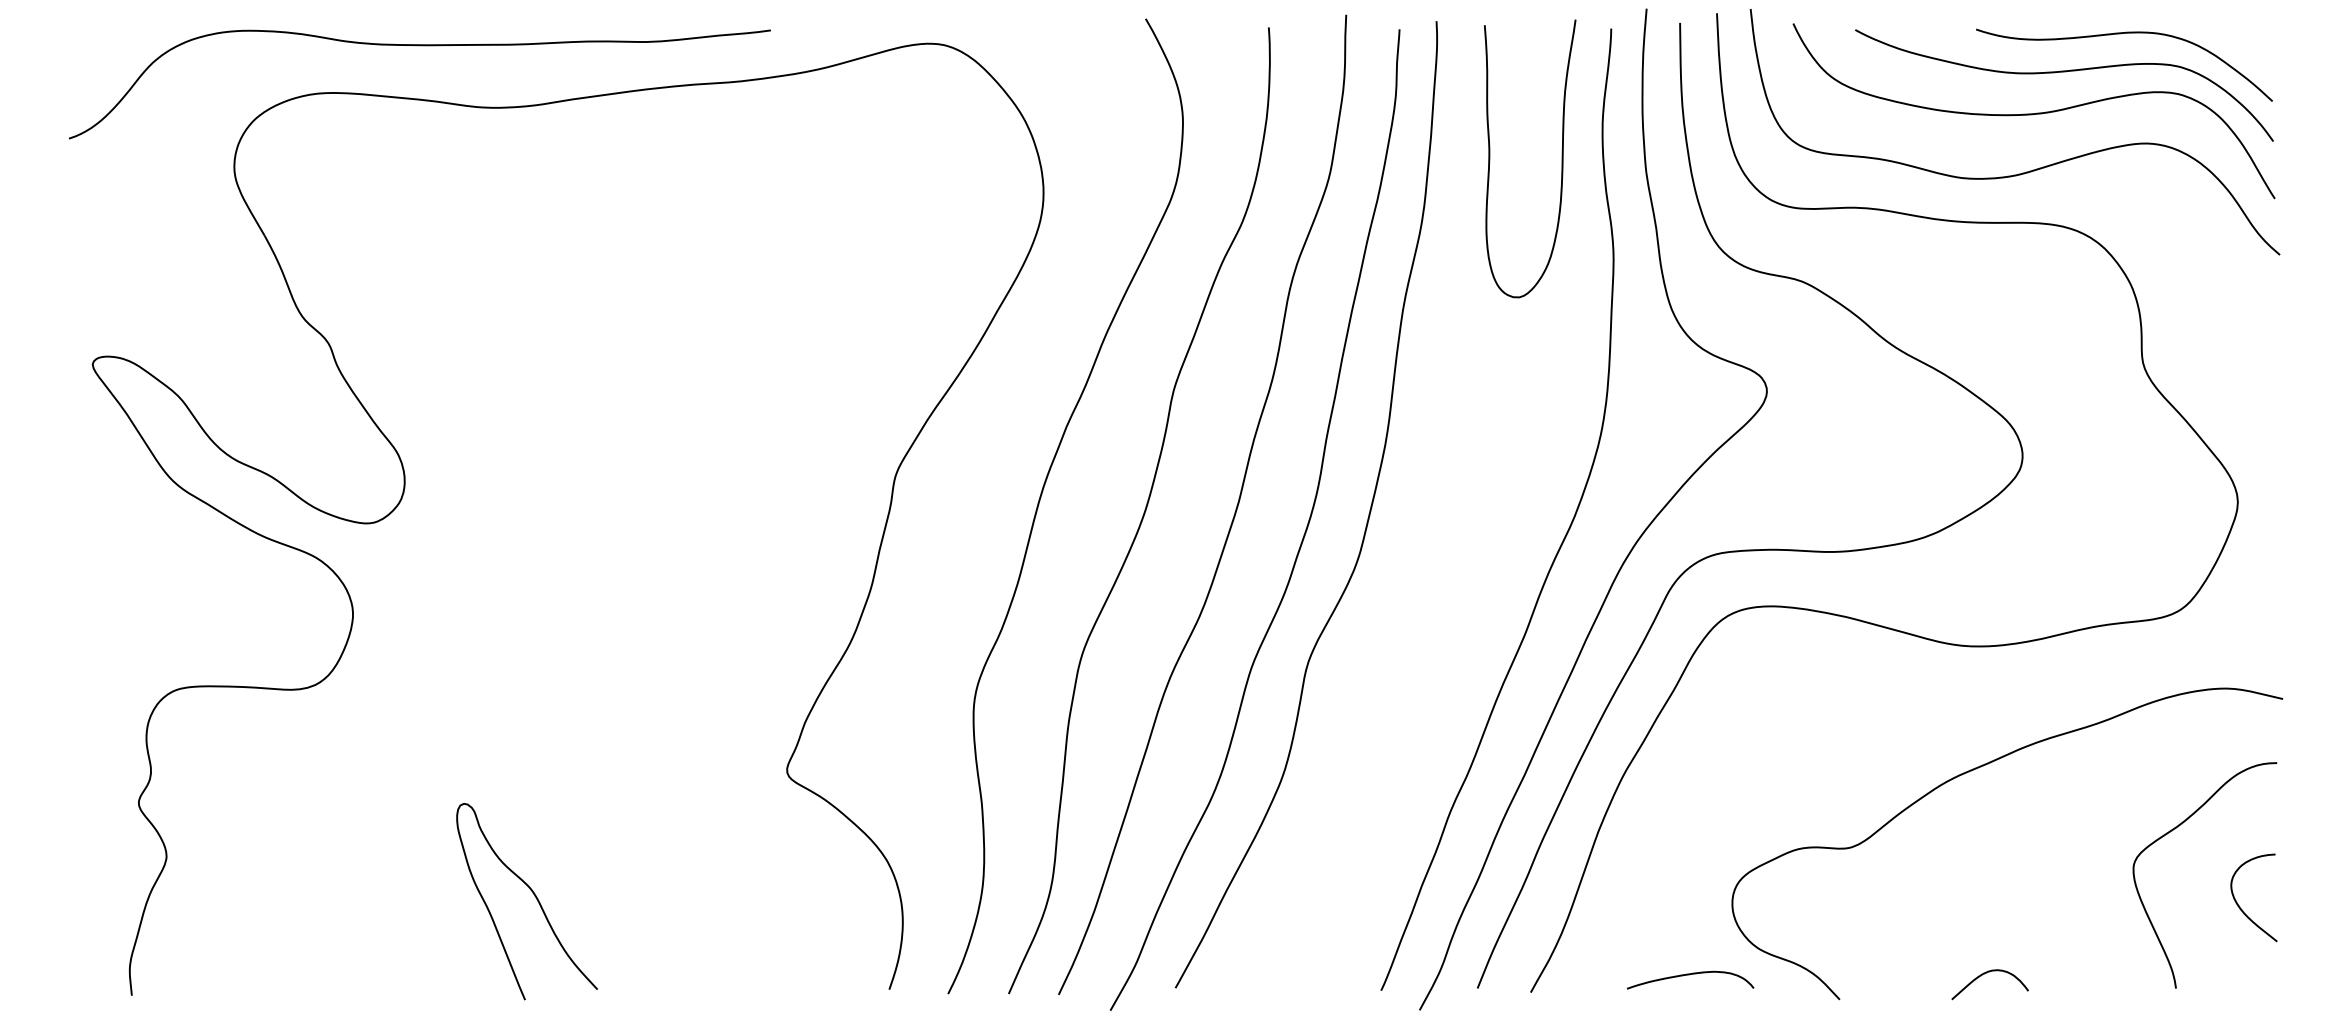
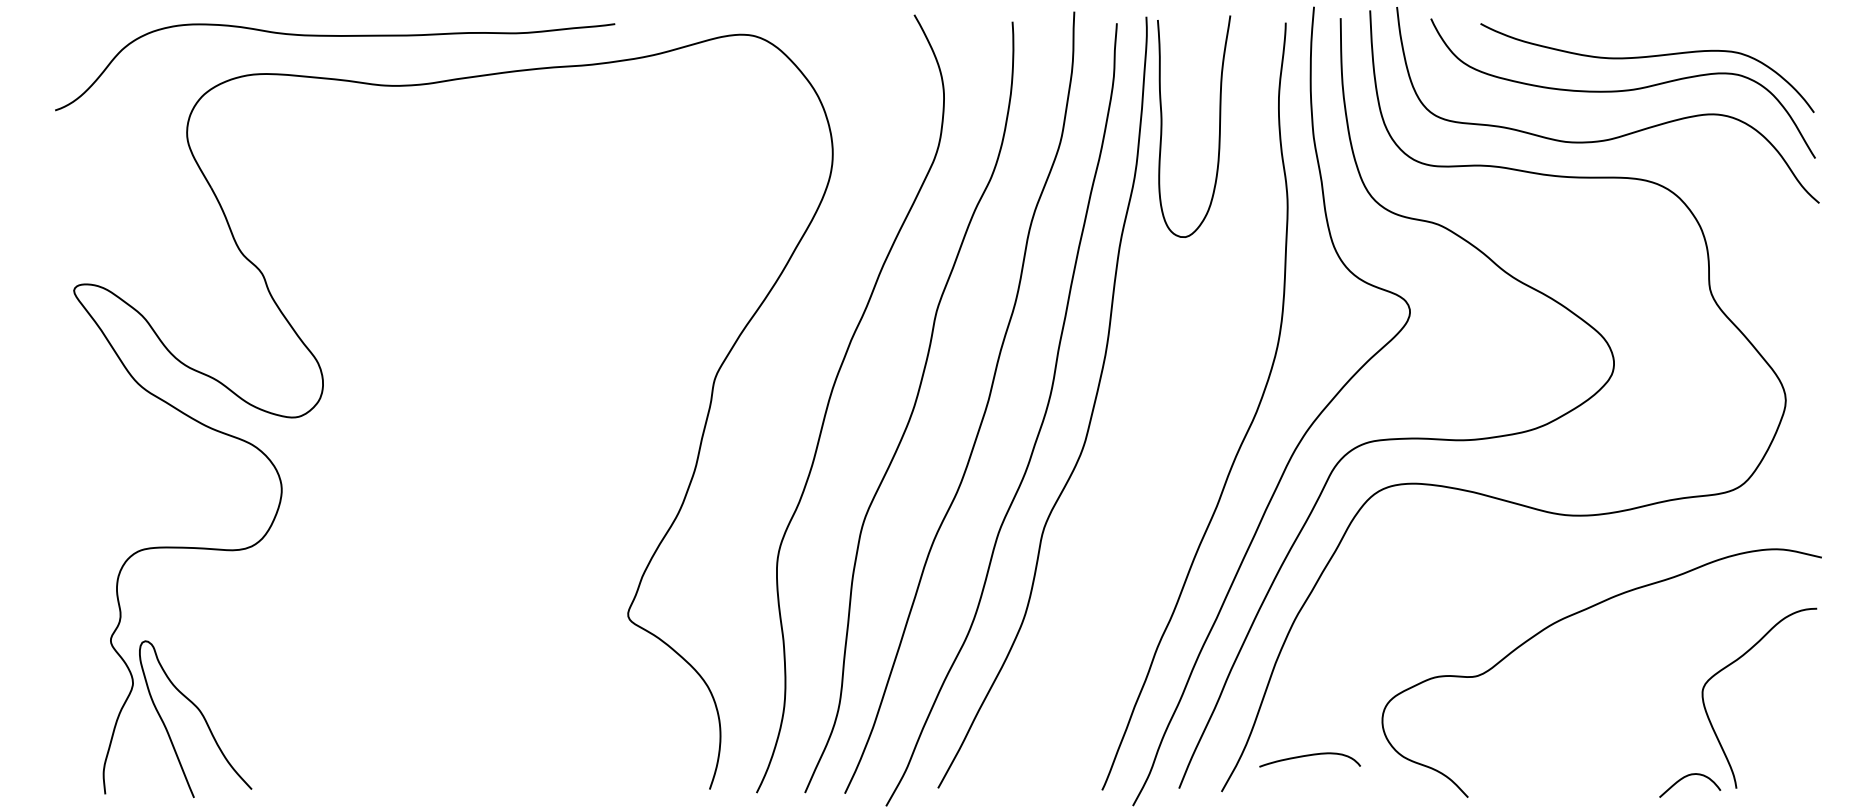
curve: (2123, 34) -> (1694, 27), removed
curve: (1561, 158) -> (1219, 126), moved
curve: (534, 896) -> (201, 715), moved
curve: (2239, 905) -> (1787, 722), removed
curve: (1985, 974) -> (1686, 777), moved
curve: (1689, 975) -> (1309, 756), moved

